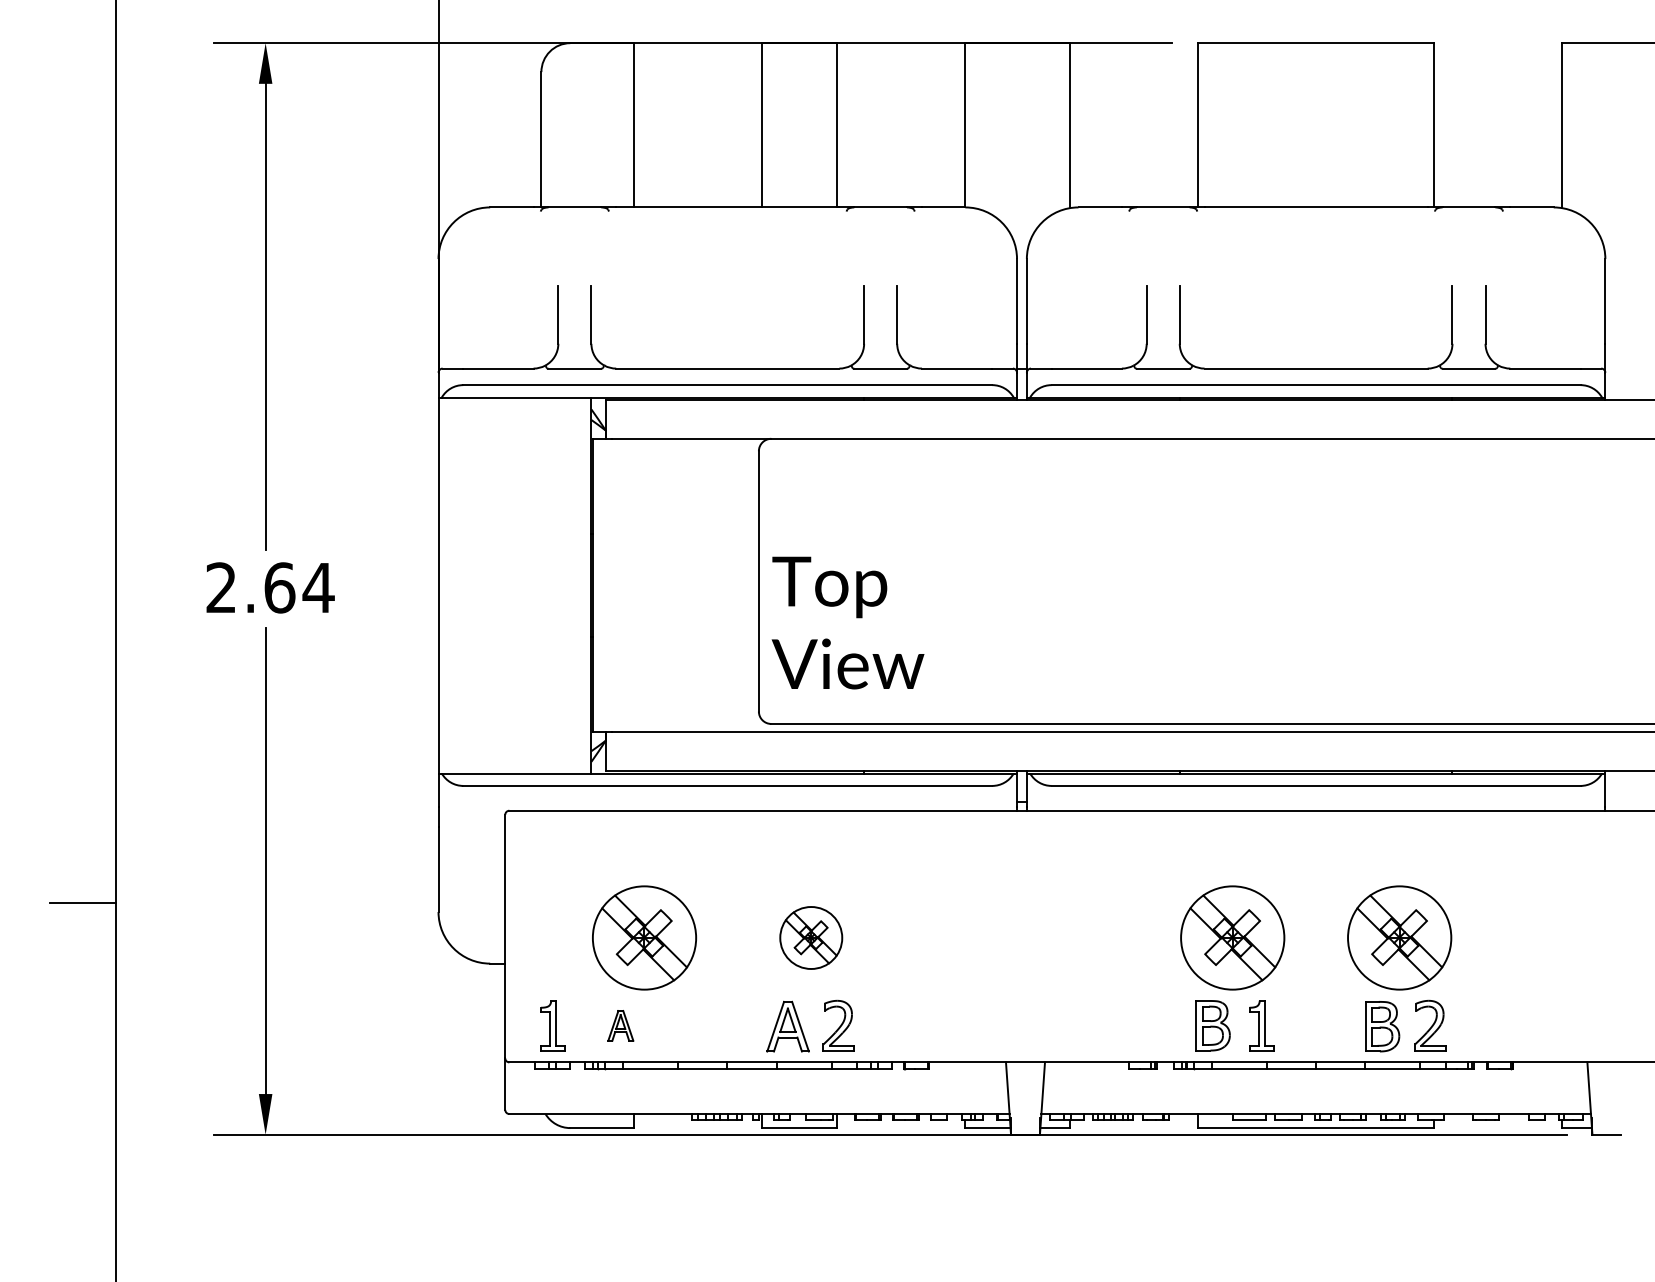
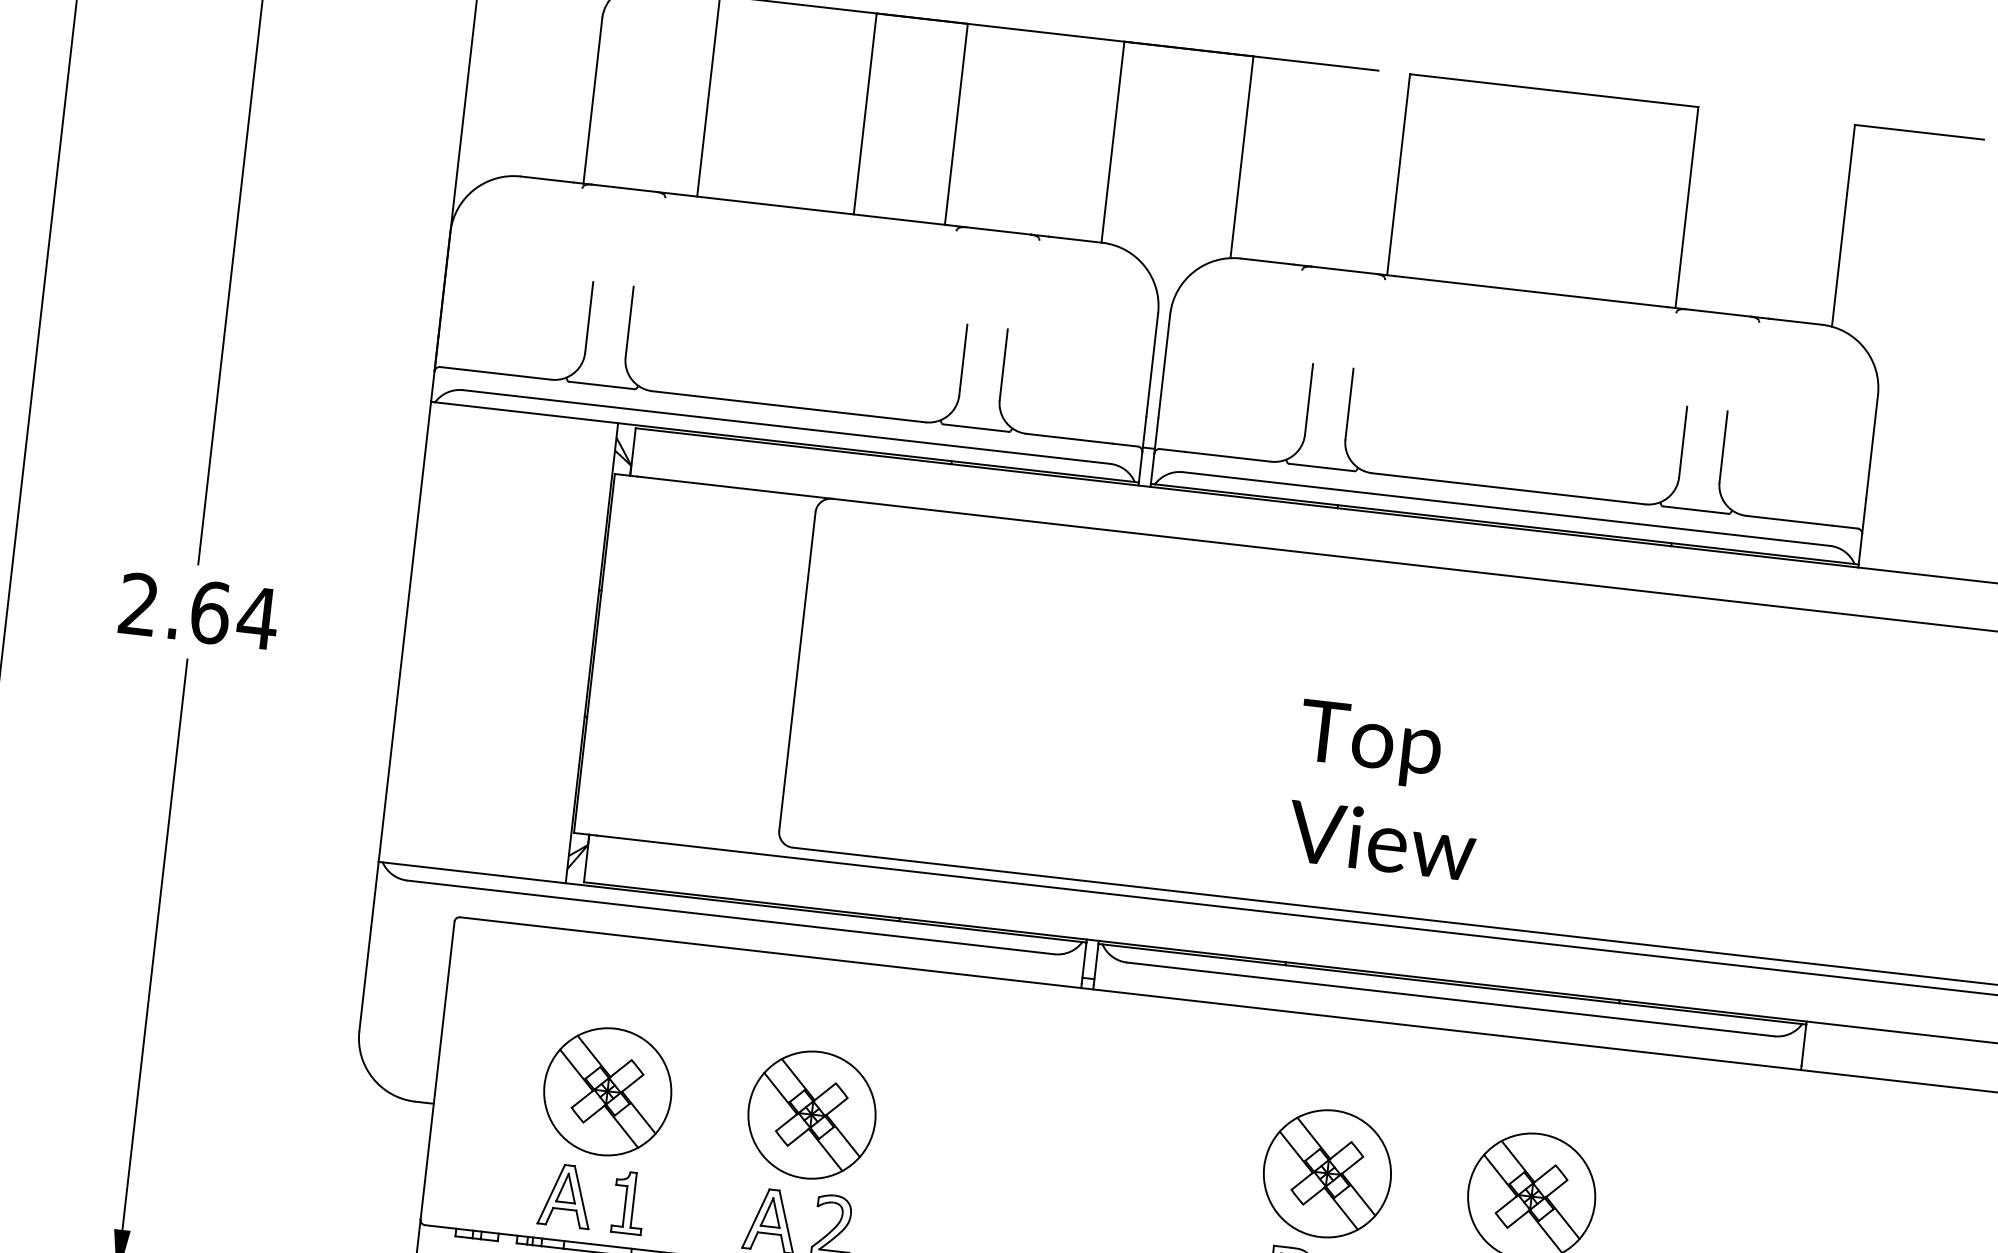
text: (847, 622) -> (1387, 789), moved
part: (810, 937) -> (810, 1114), size x1.67
part: (552, 1025) -> (628, 1202), moved
part: (620, 1025) -> (566, 1195), size x1.67

